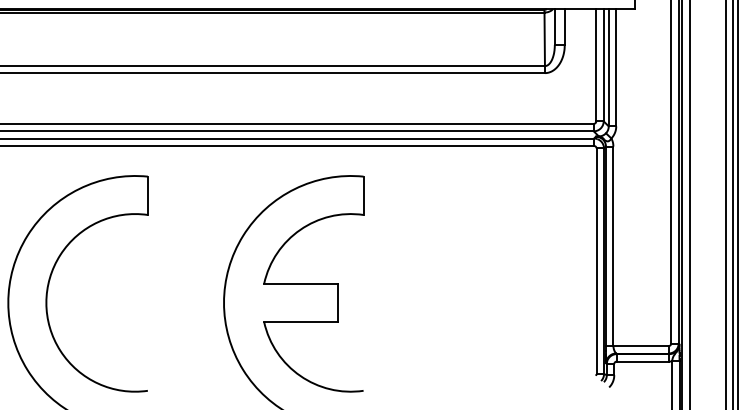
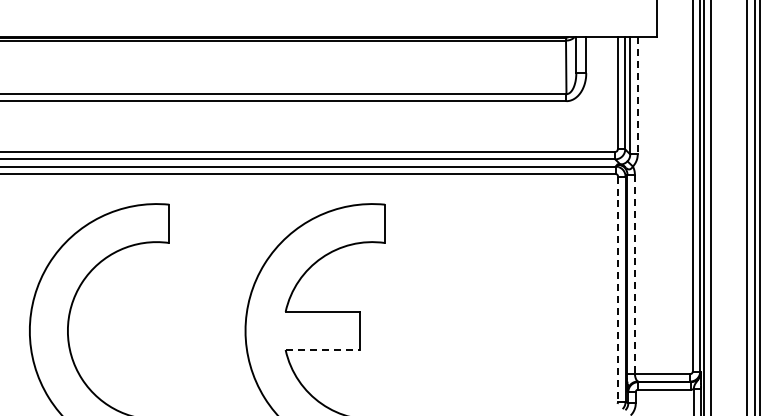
line: (615, 67) -> (637, 95), solid -> dashed
line: (612, 246) -> (634, 274), solid -> dashed
line: (596, 261) -> (618, 289), solid -> dashed
line: (301, 321) -> (323, 349), solid -> dashed

